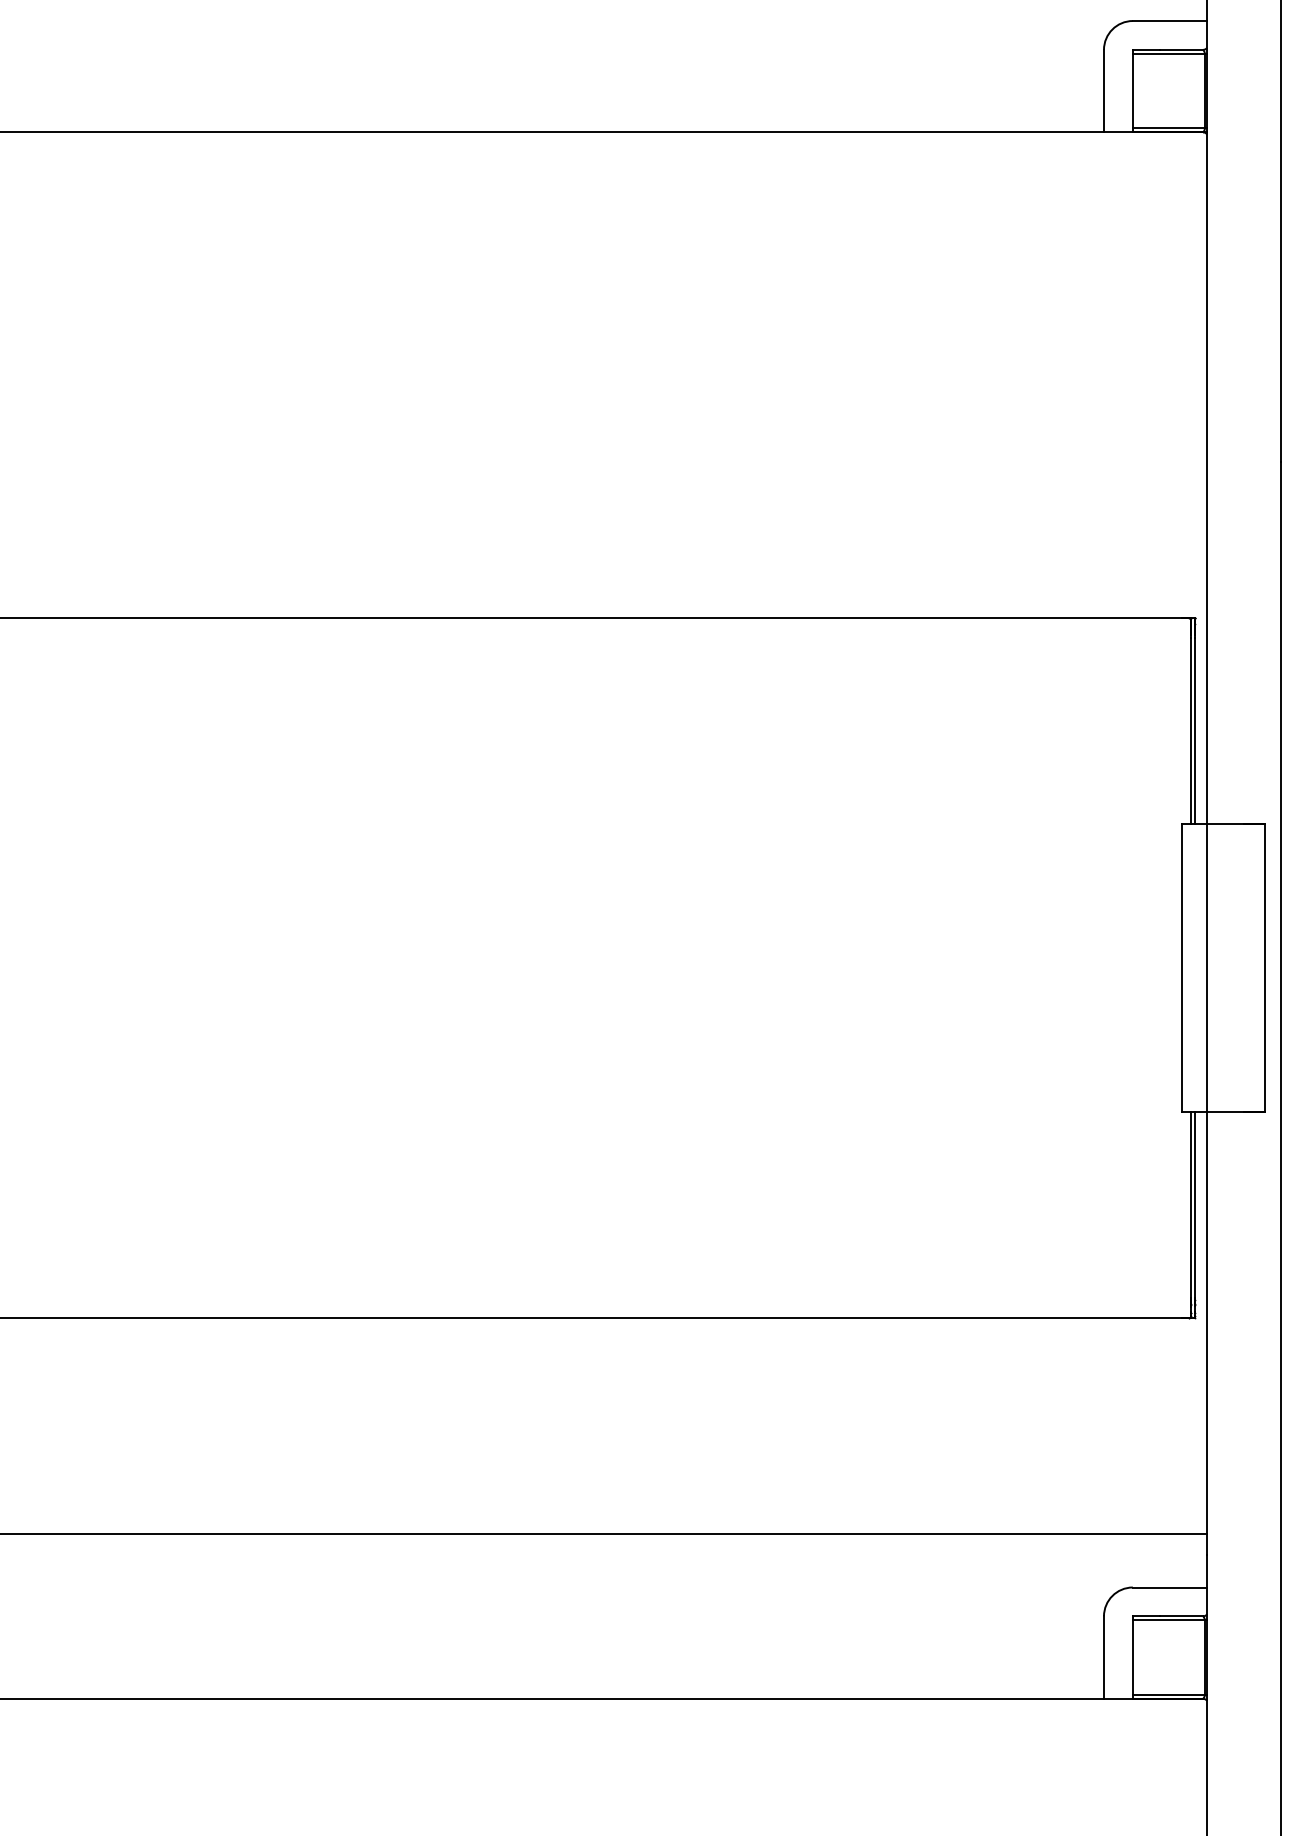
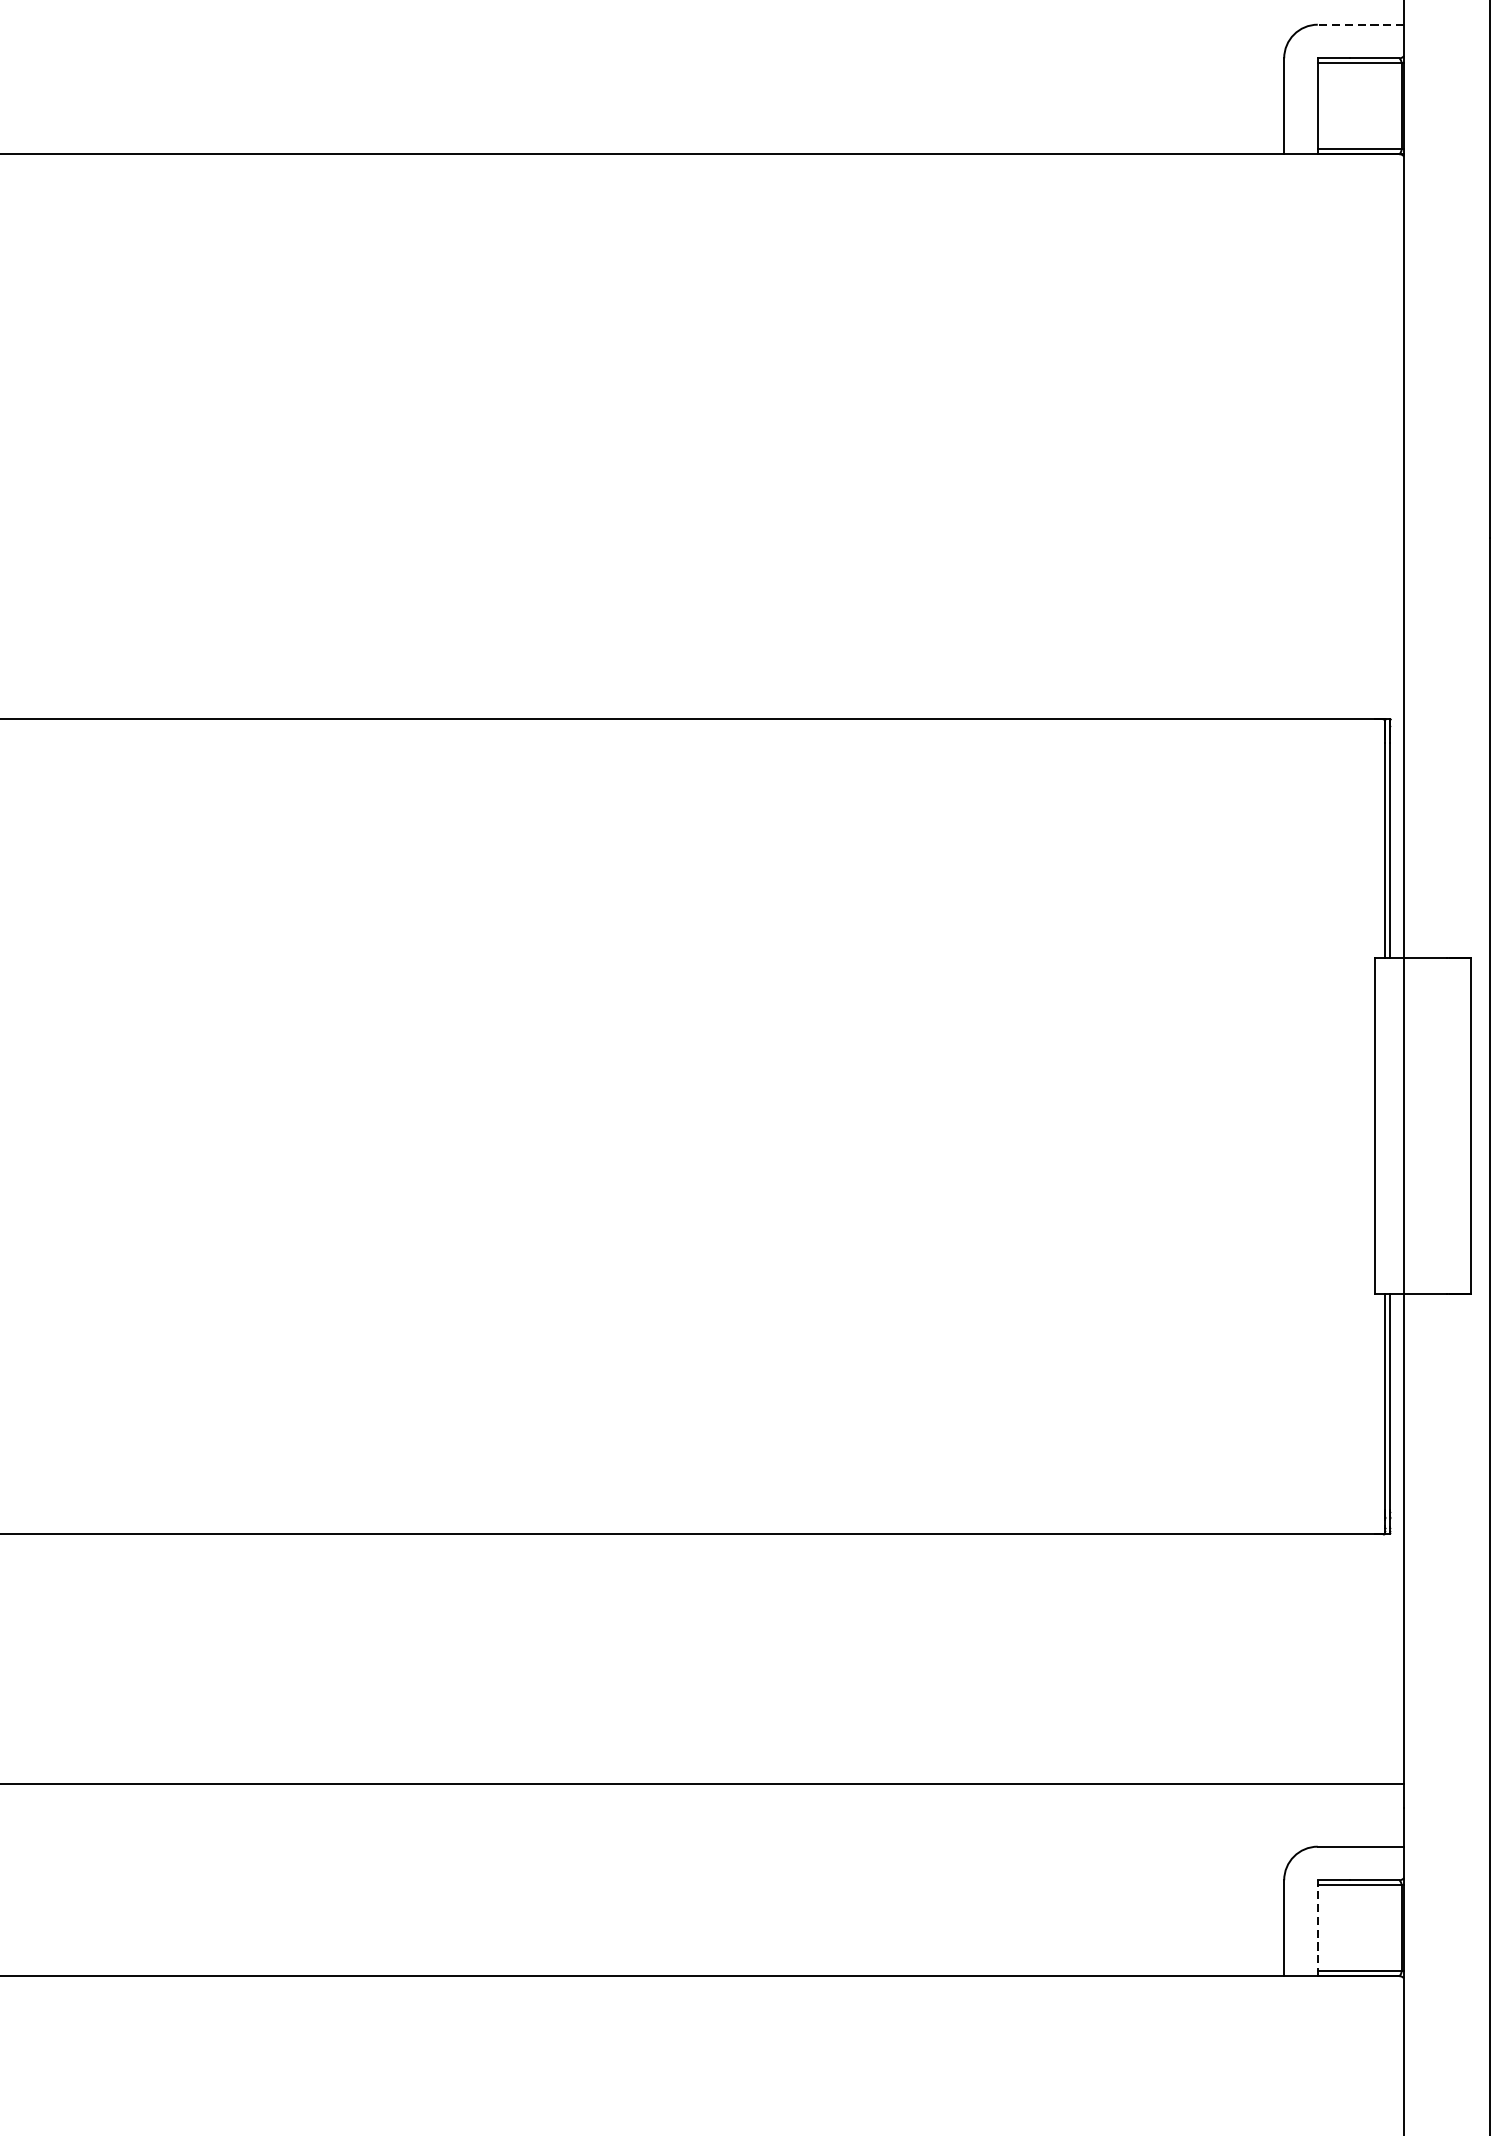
line: (1169, 21) -> (1360, 25), solid -> dashed
line: (1132, 1657) -> (1317, 1928), solid -> dashed

